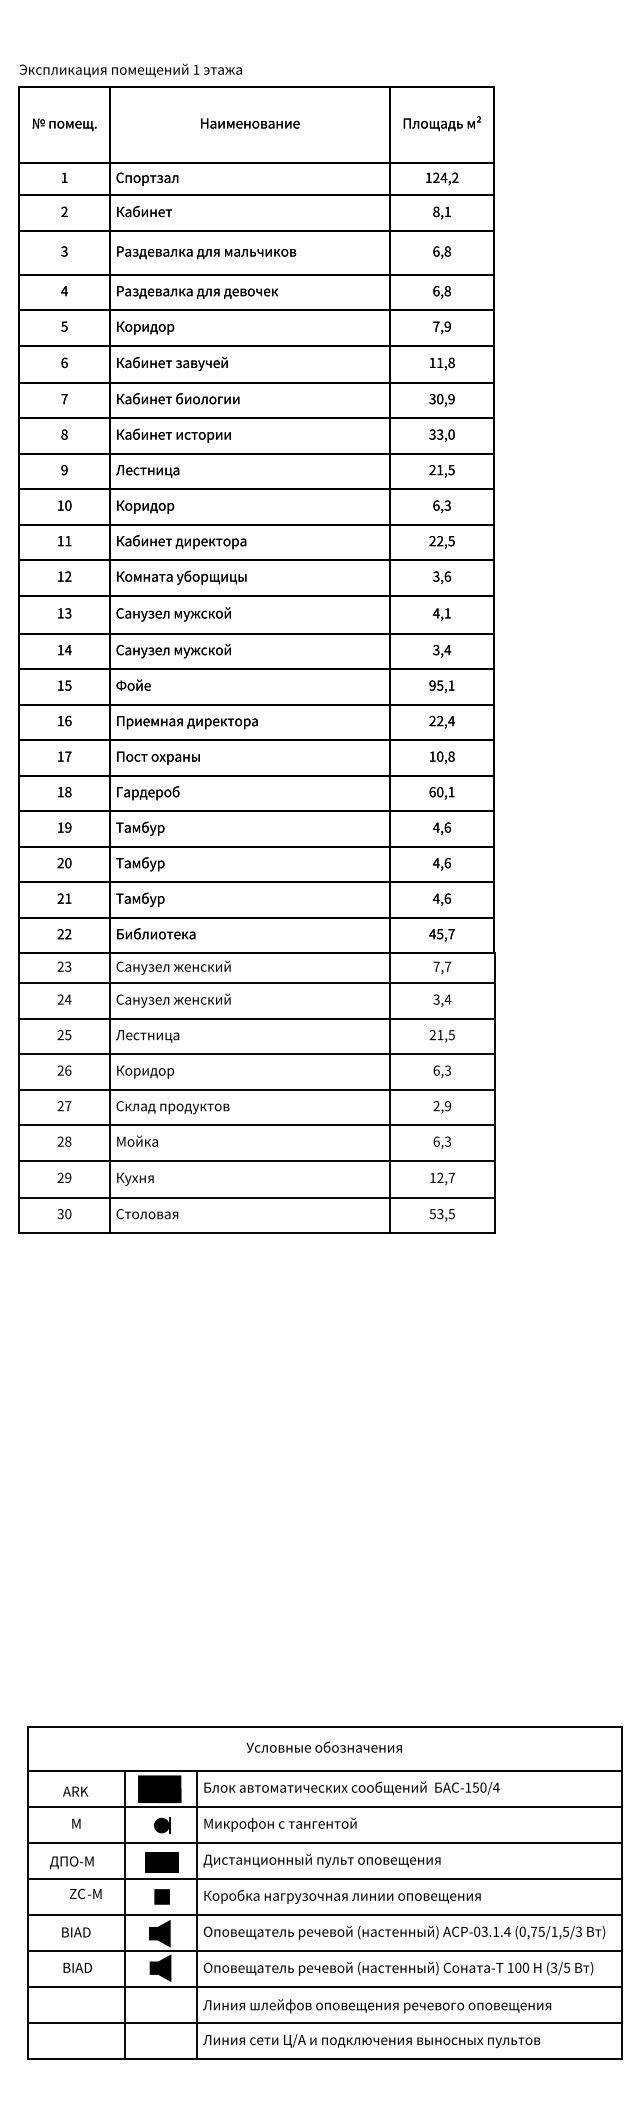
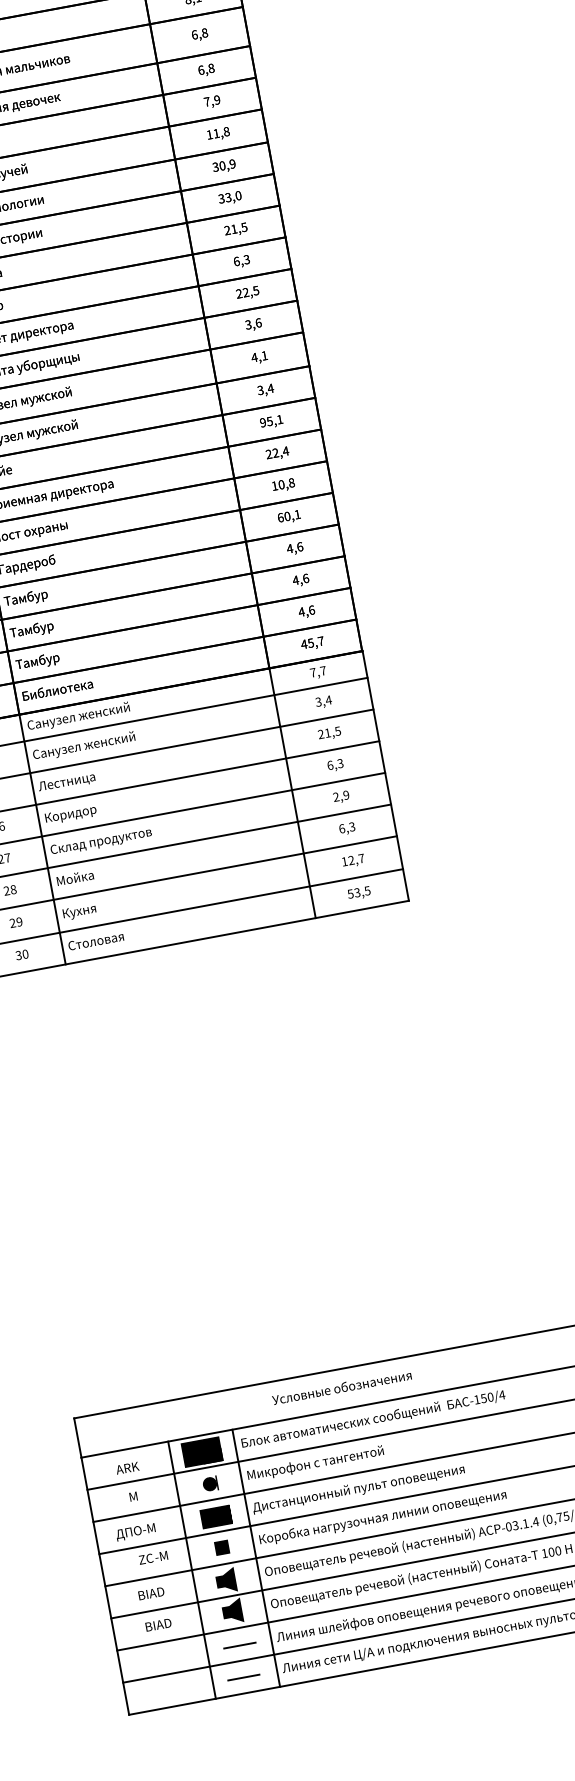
line: (161, 2006) -> (239, 1645), added
line: (159, 2041) -> (243, 1677), added

